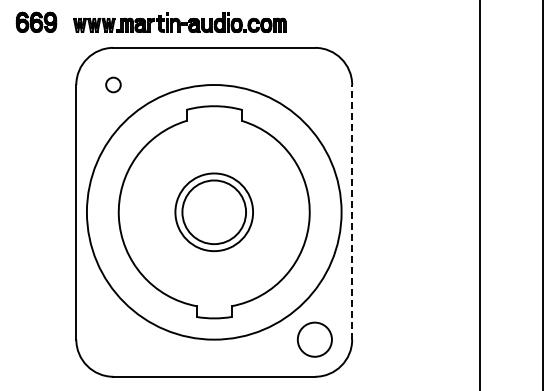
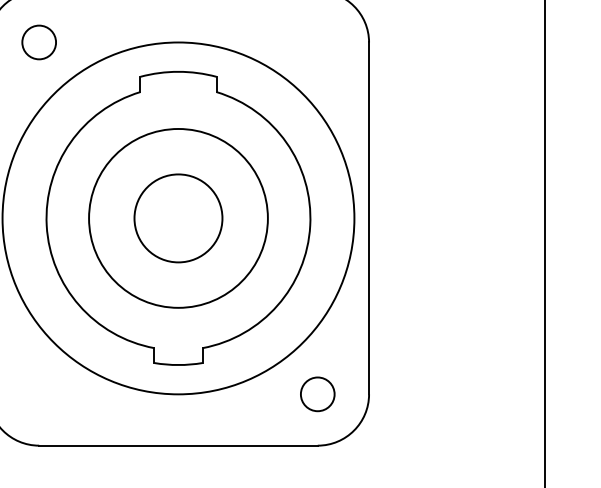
circle: (113, 84) -> (39, 41), size x1.67
line: (352, 211) -> (369, 217), dashed -> solid
circle: (213, 212) -> (177, 218), size x1.67
circle: (315, 339) -> (318, 394), size x0.71

